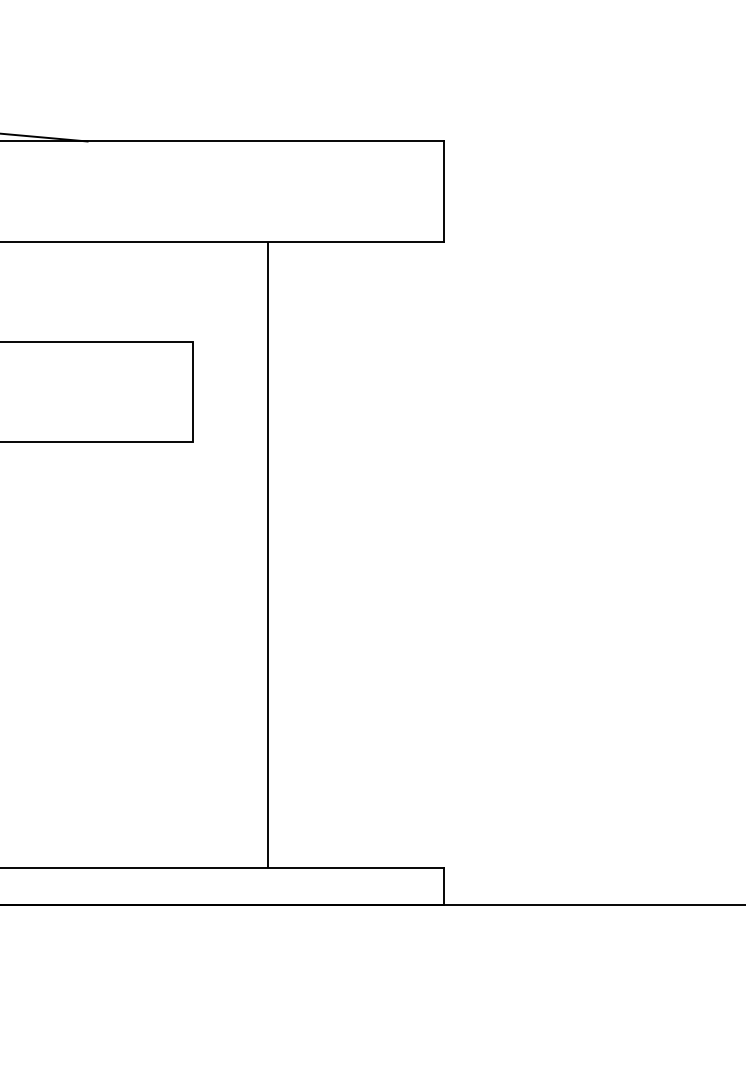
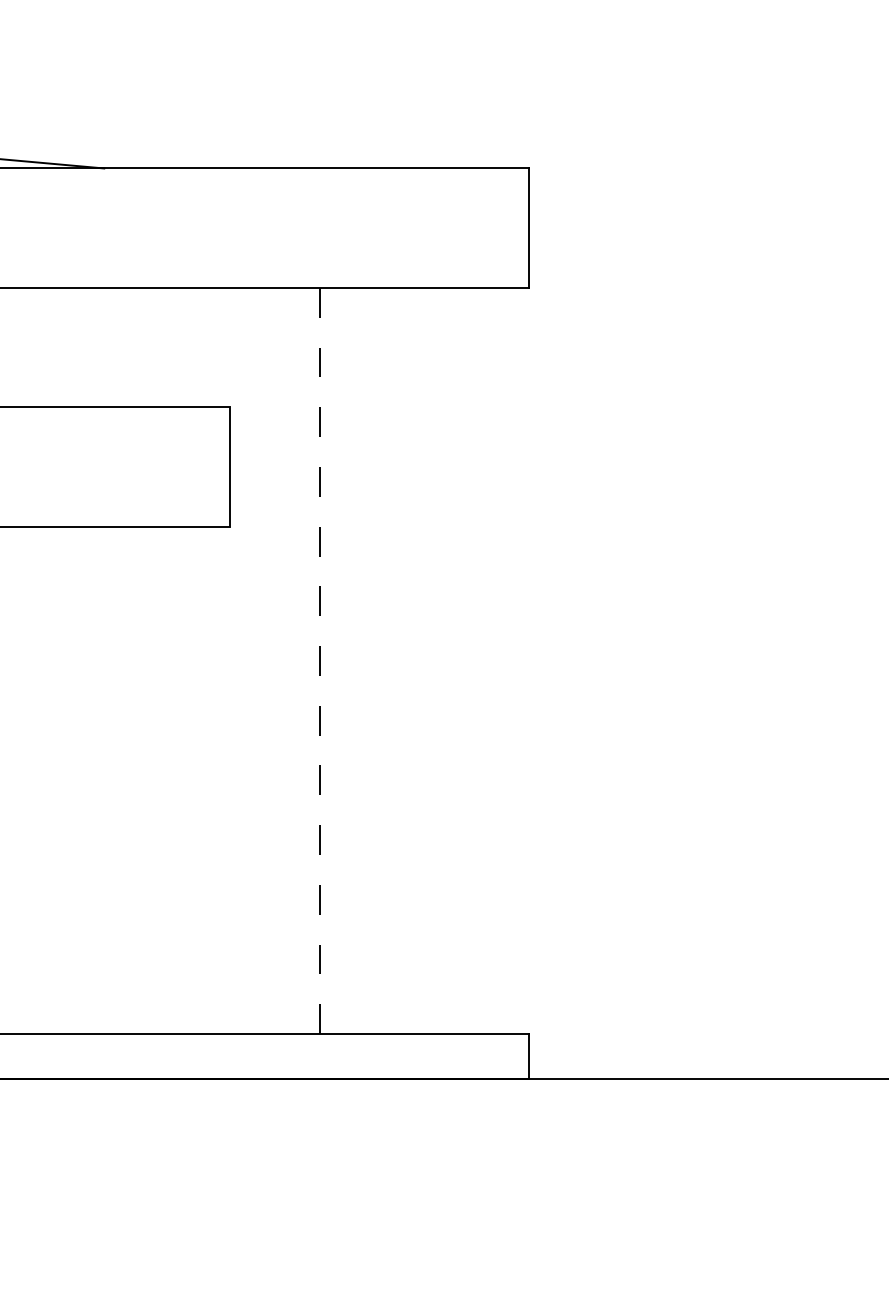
line: (268, 554) -> (319, 660), solid -> dashed

